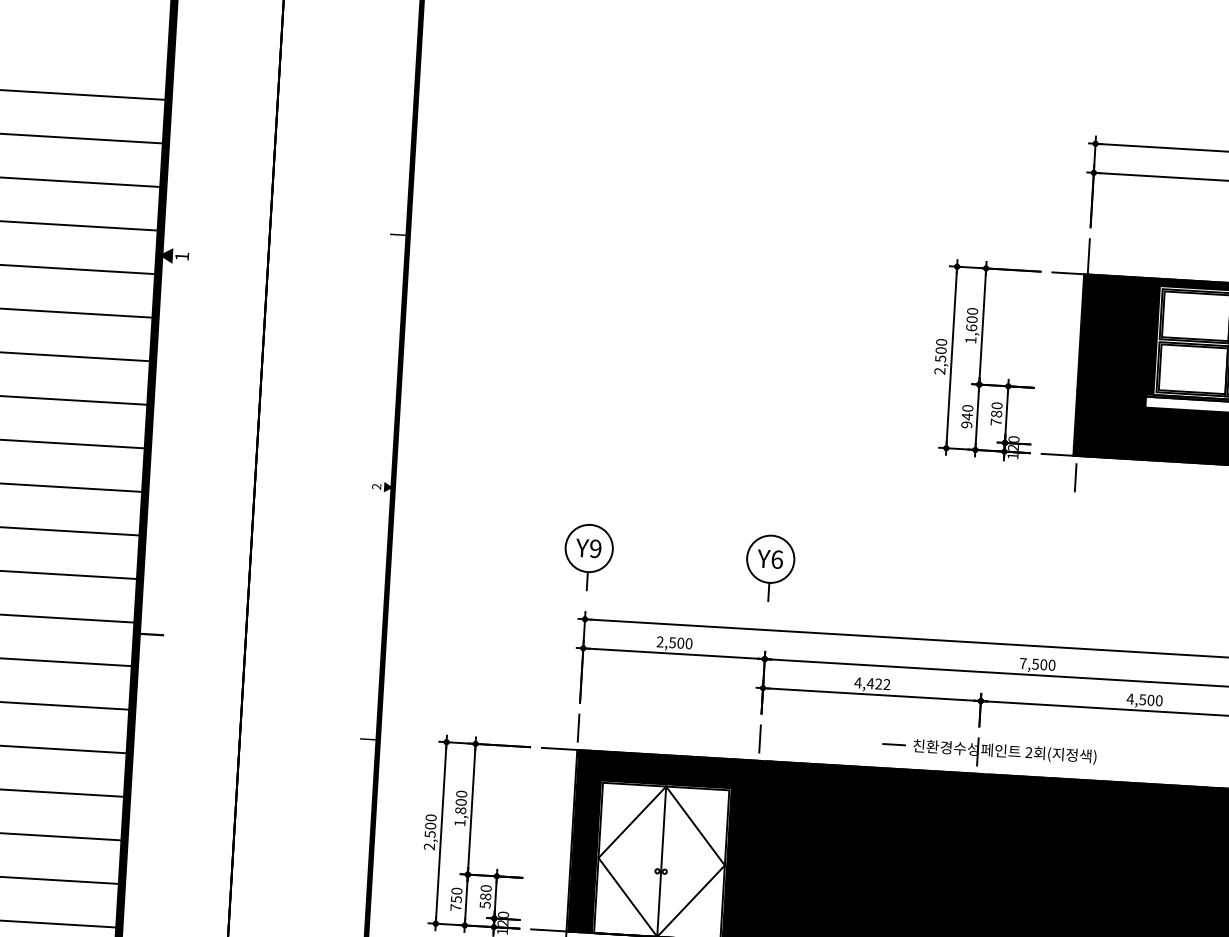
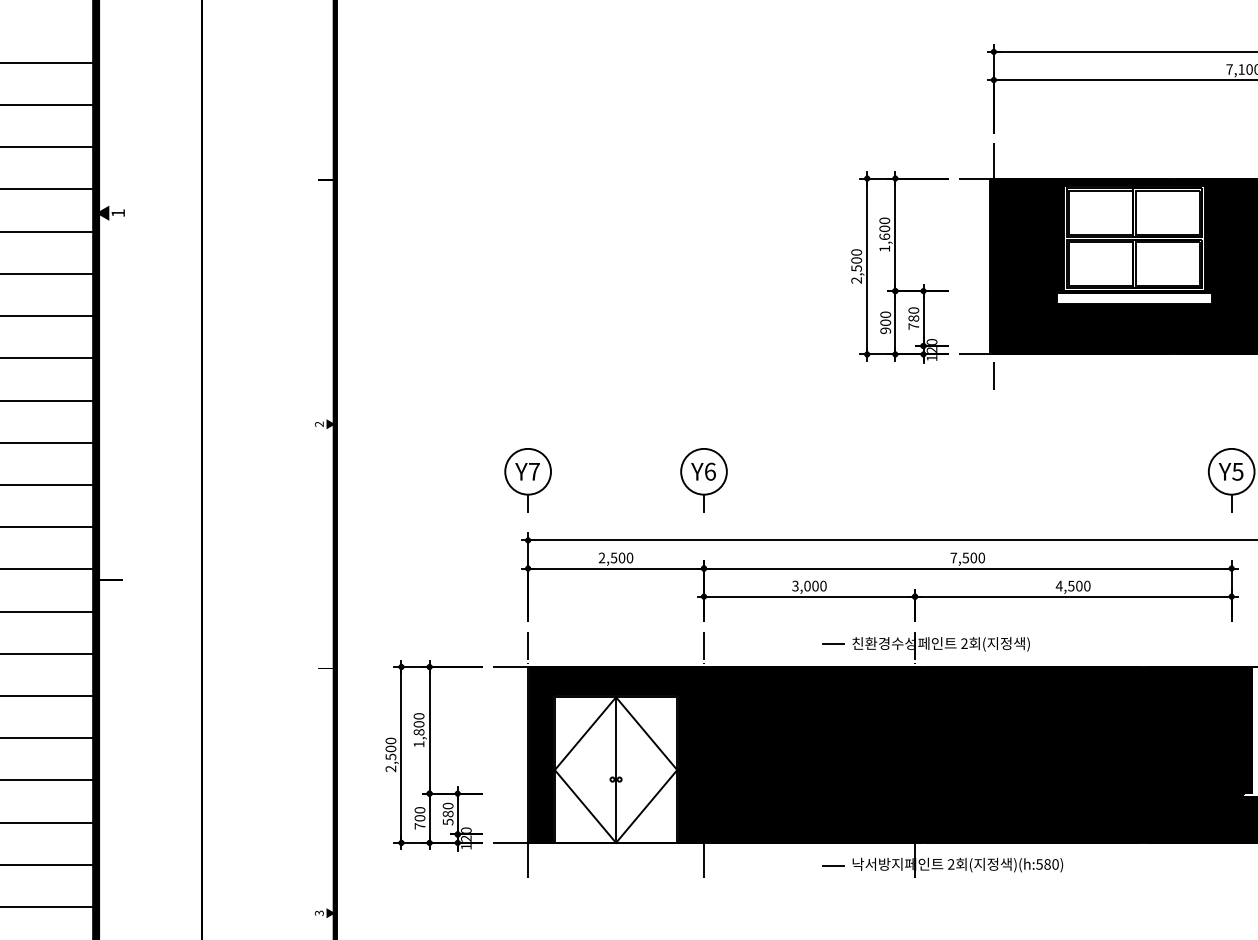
text: (967, 416) -> (885, 322), 940 -> 900
text: (595, 548) -> (534, 471), Y9 -> Y7
text: (872, 683) -> (809, 585), 4,422 -> 3,000
text: (455, 899) -> (419, 818), 750 -> 700

